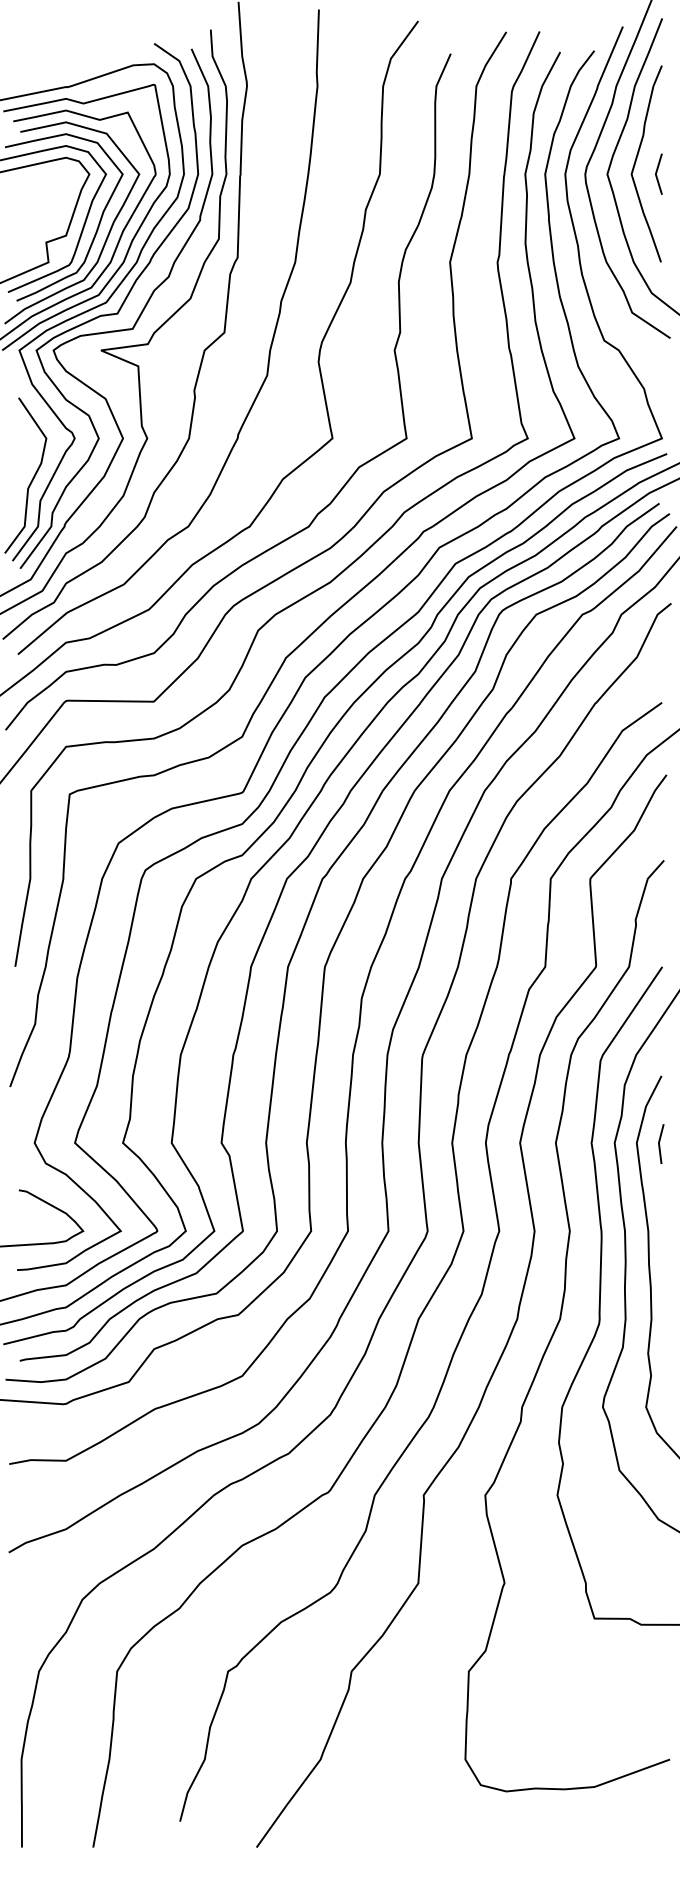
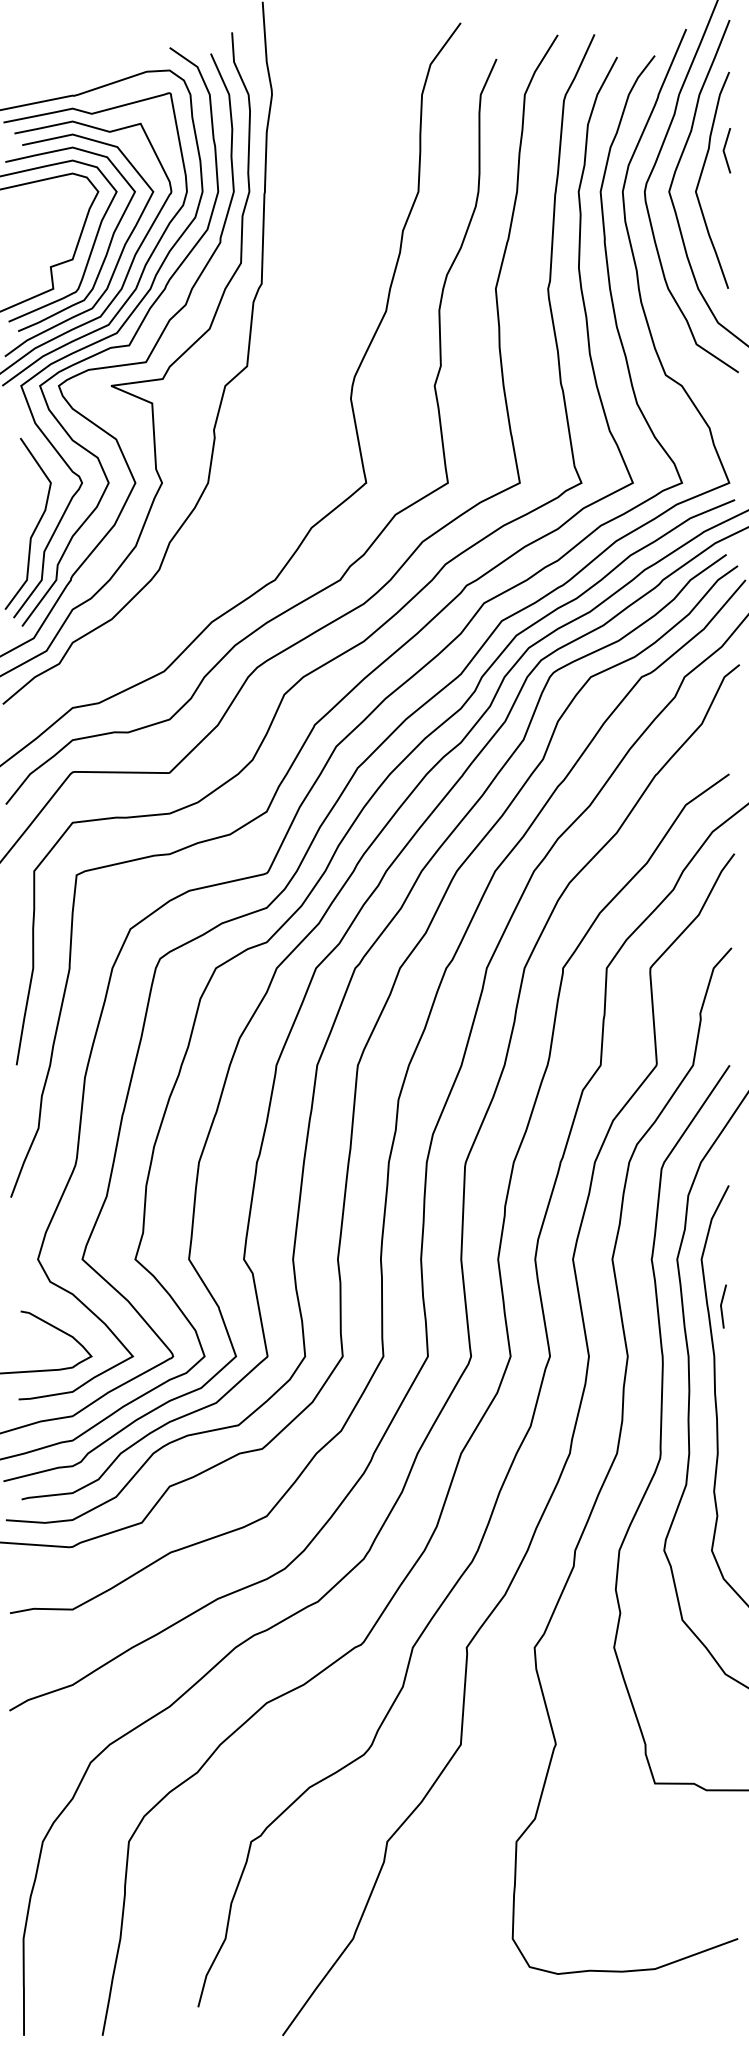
line: (656, 174) -> (724, 150), moved
curve: (269, 350) -> (296, 385), removed
line: (660, 1144) -> (722, 1307), moved

